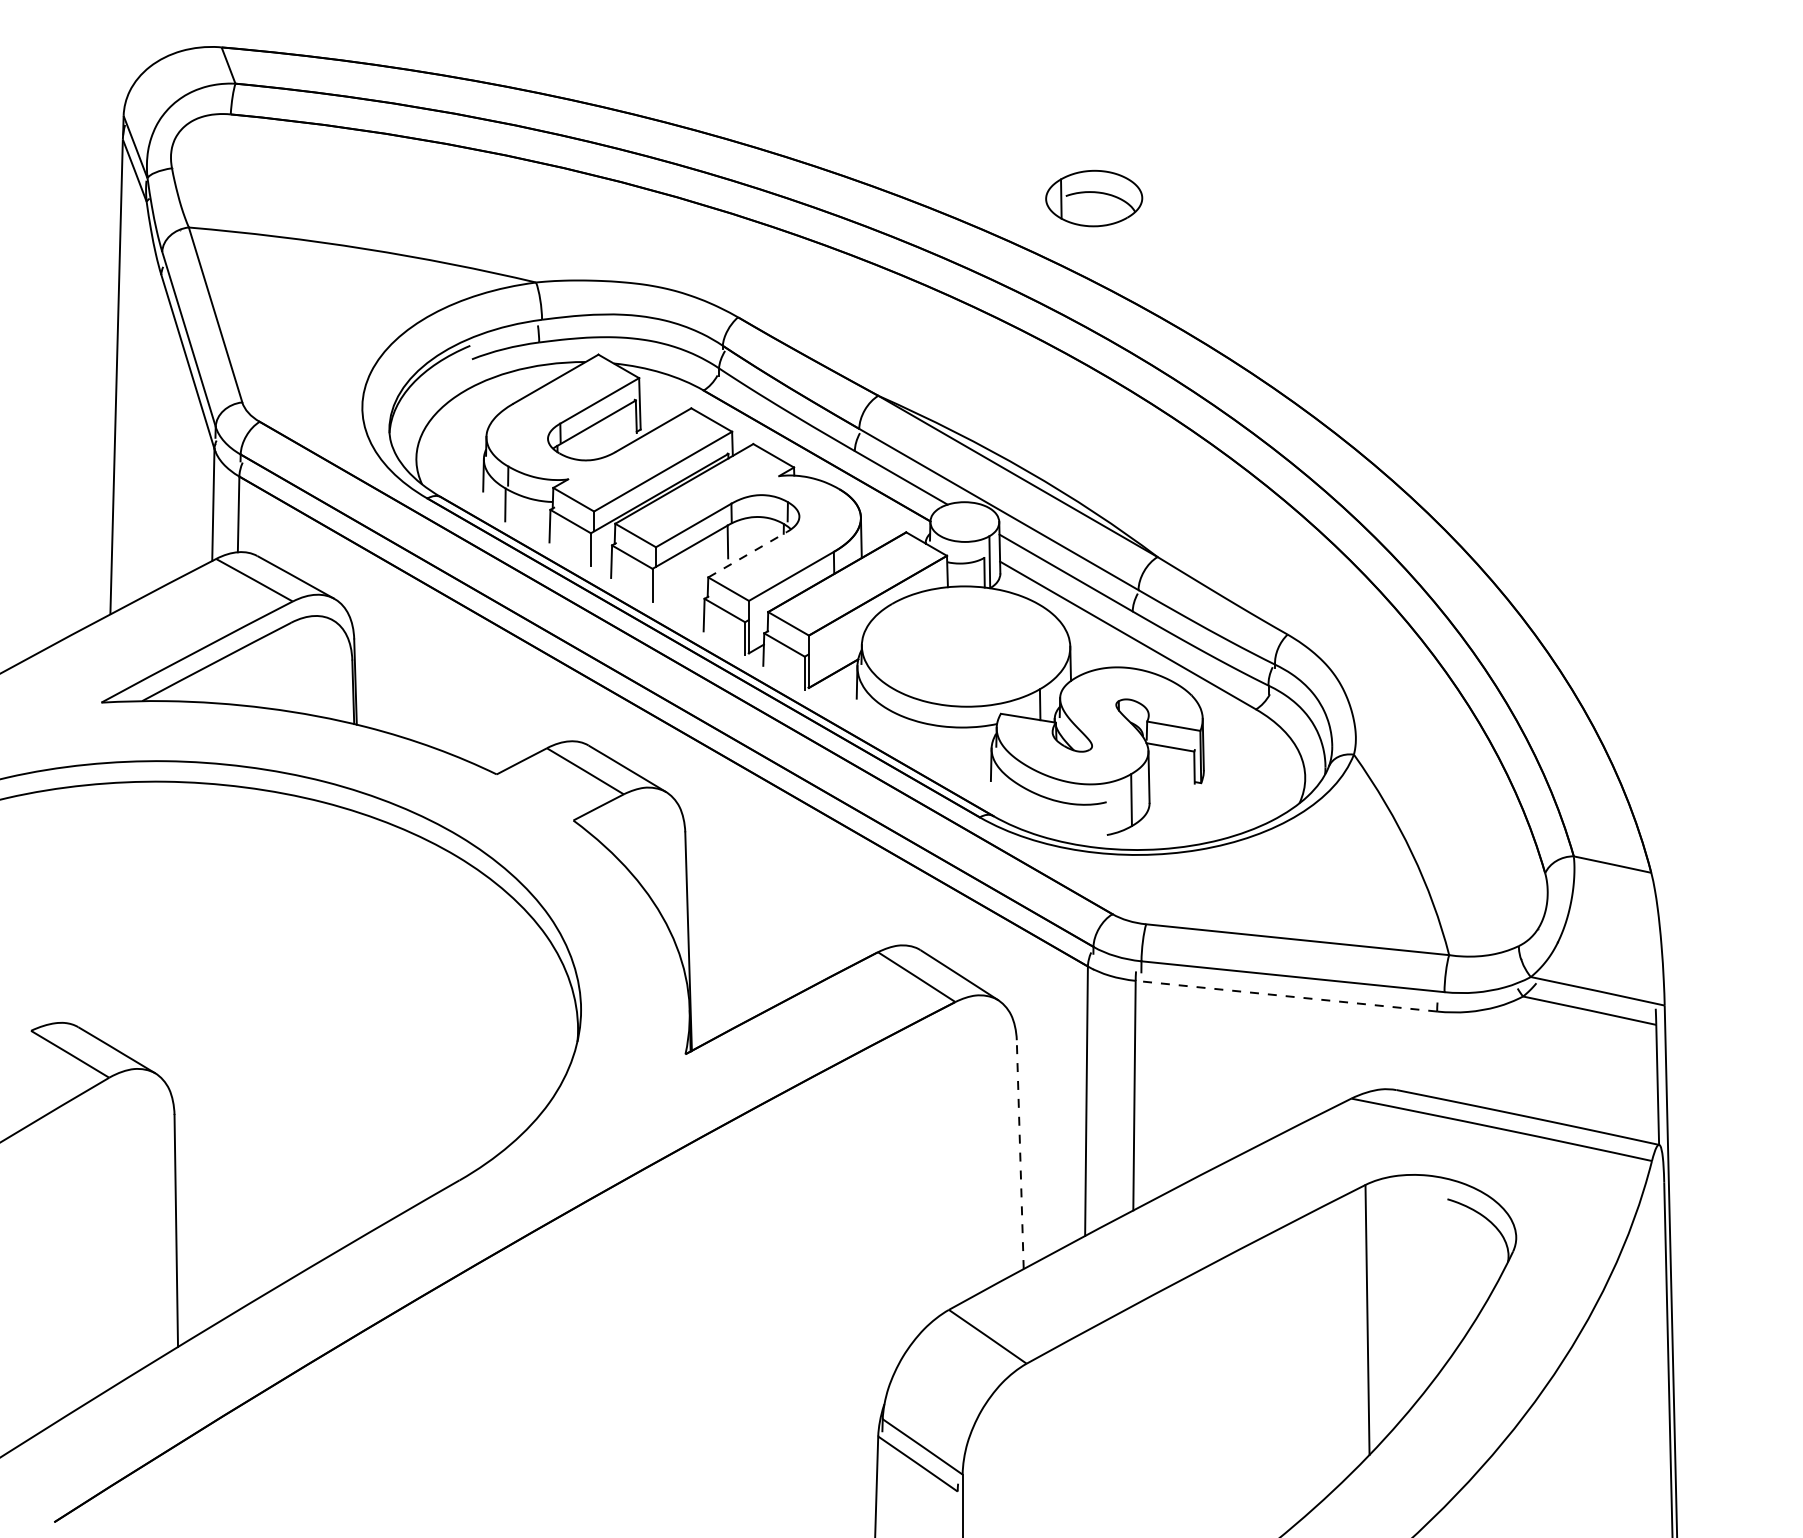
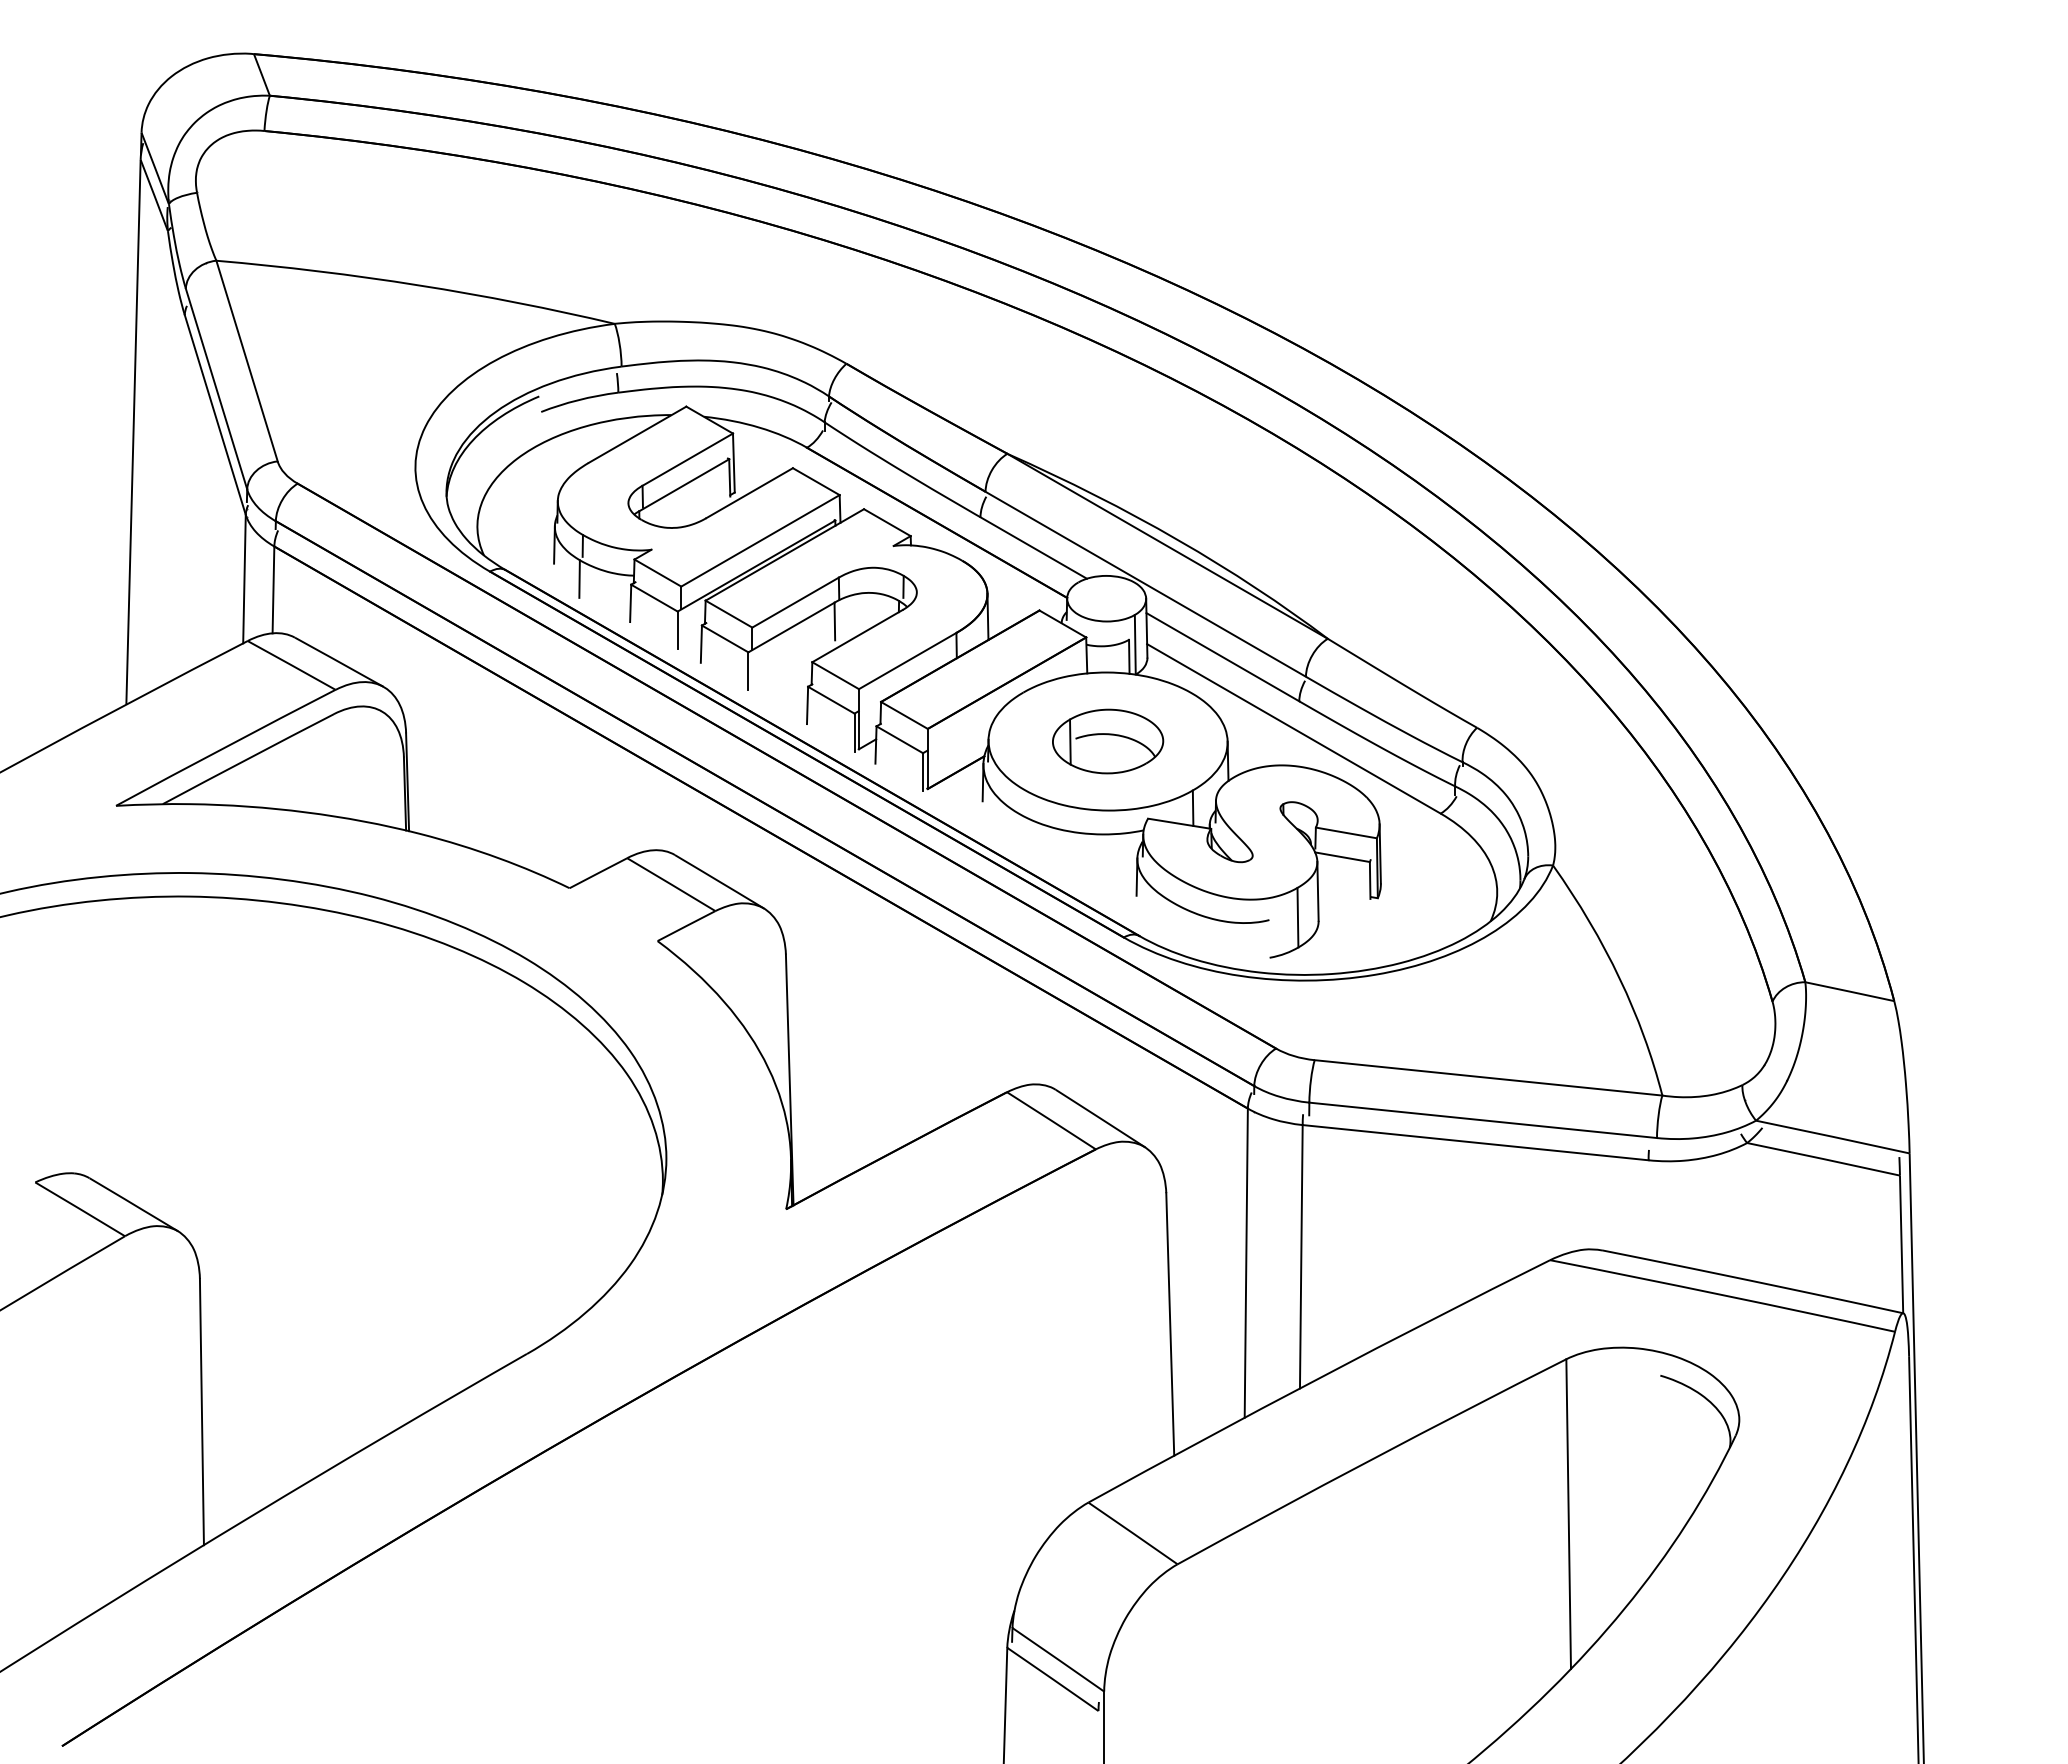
part: (1094, 198) -> (1108, 741), moved
line: (747, 554) -> (857, 635), dashed -> solid
line: (1286, 996) -> (1475, 1142), dashed -> solid
line: (1020, 1153) -> (1170, 1323), dashed -> solid

